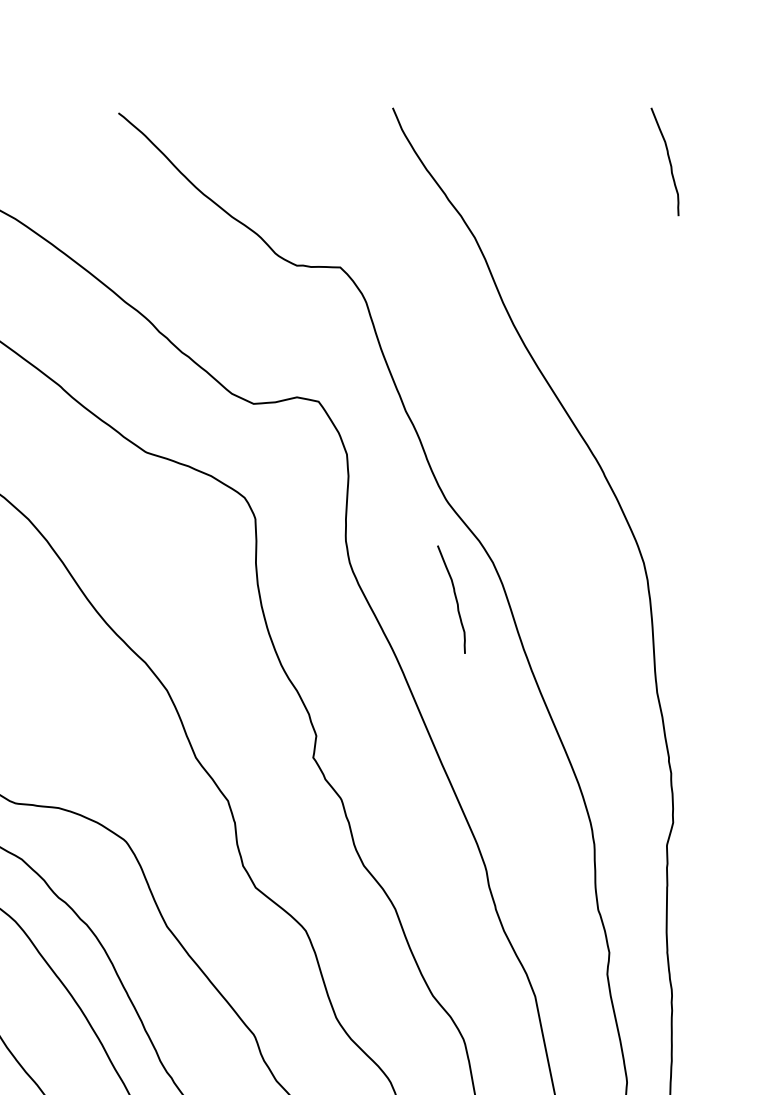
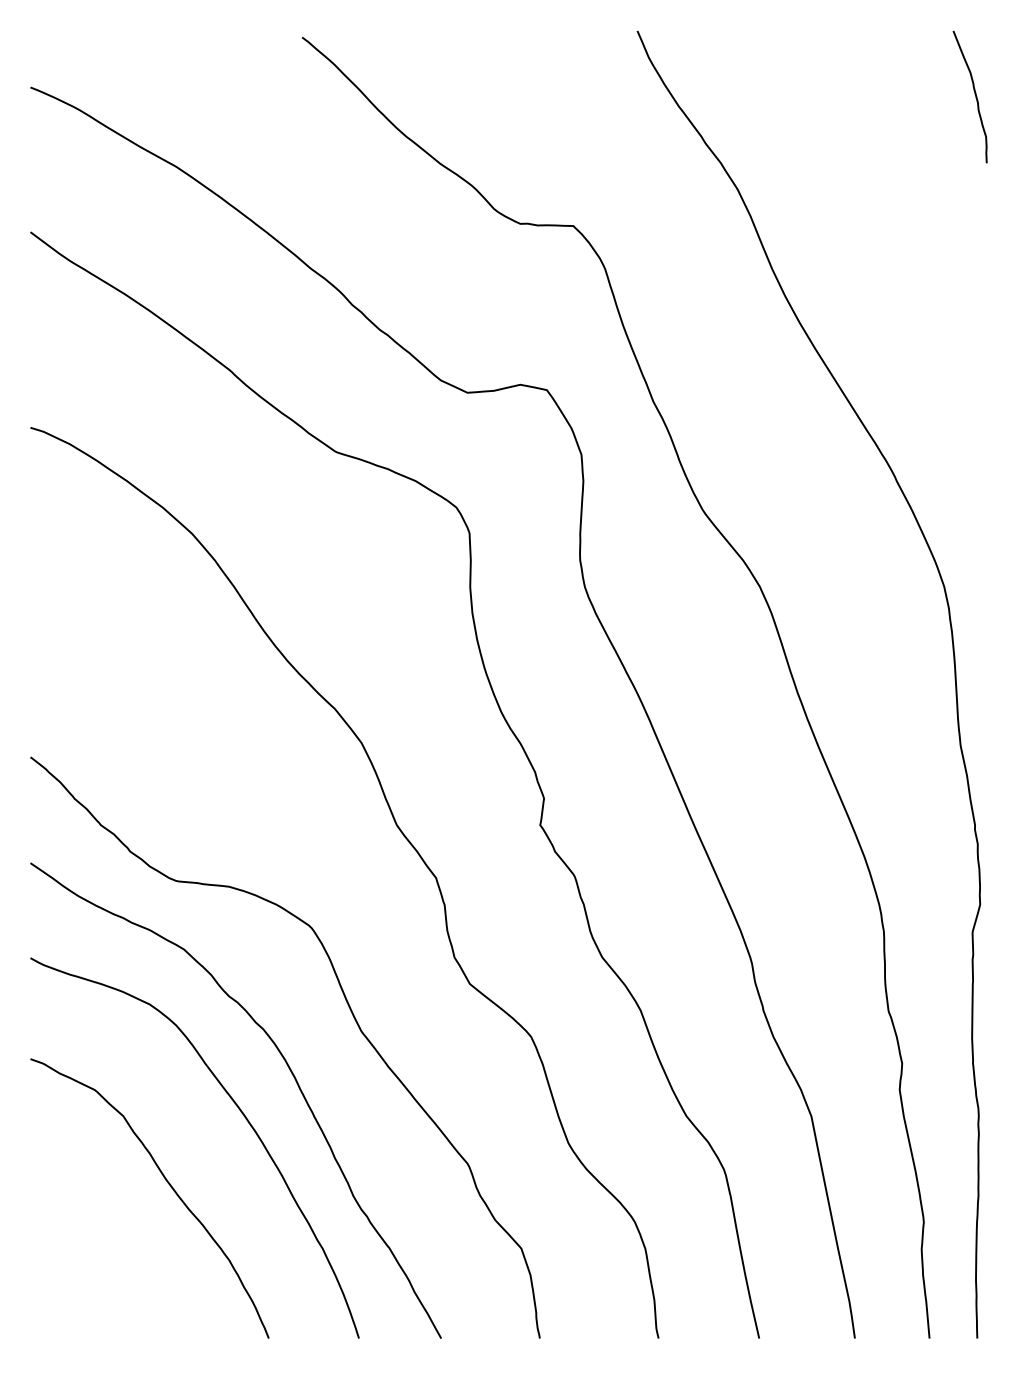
curve: (454, 597) -> (713, 629), removed

